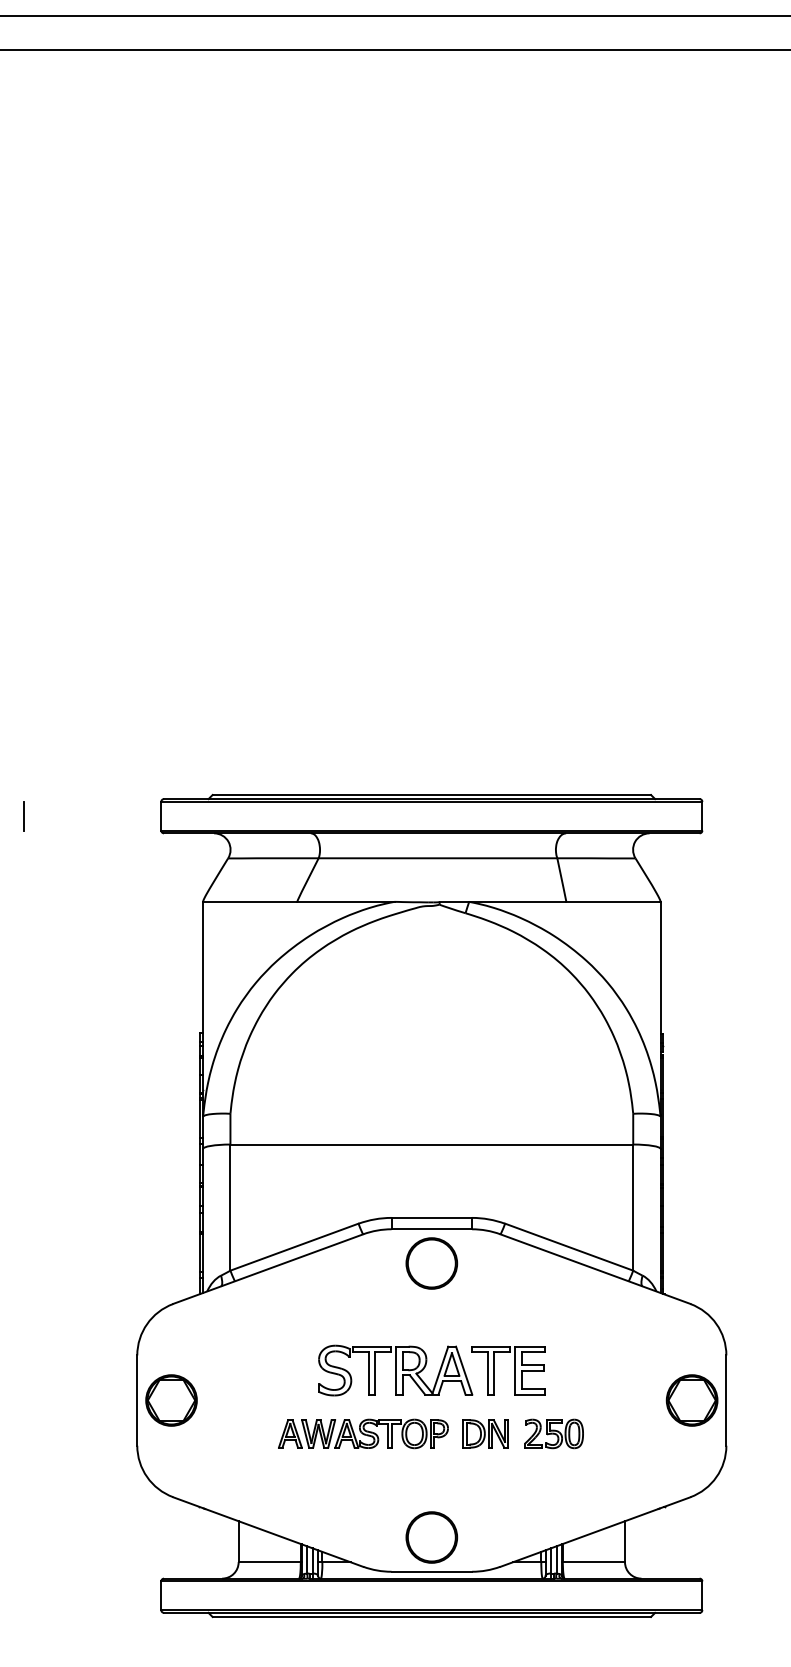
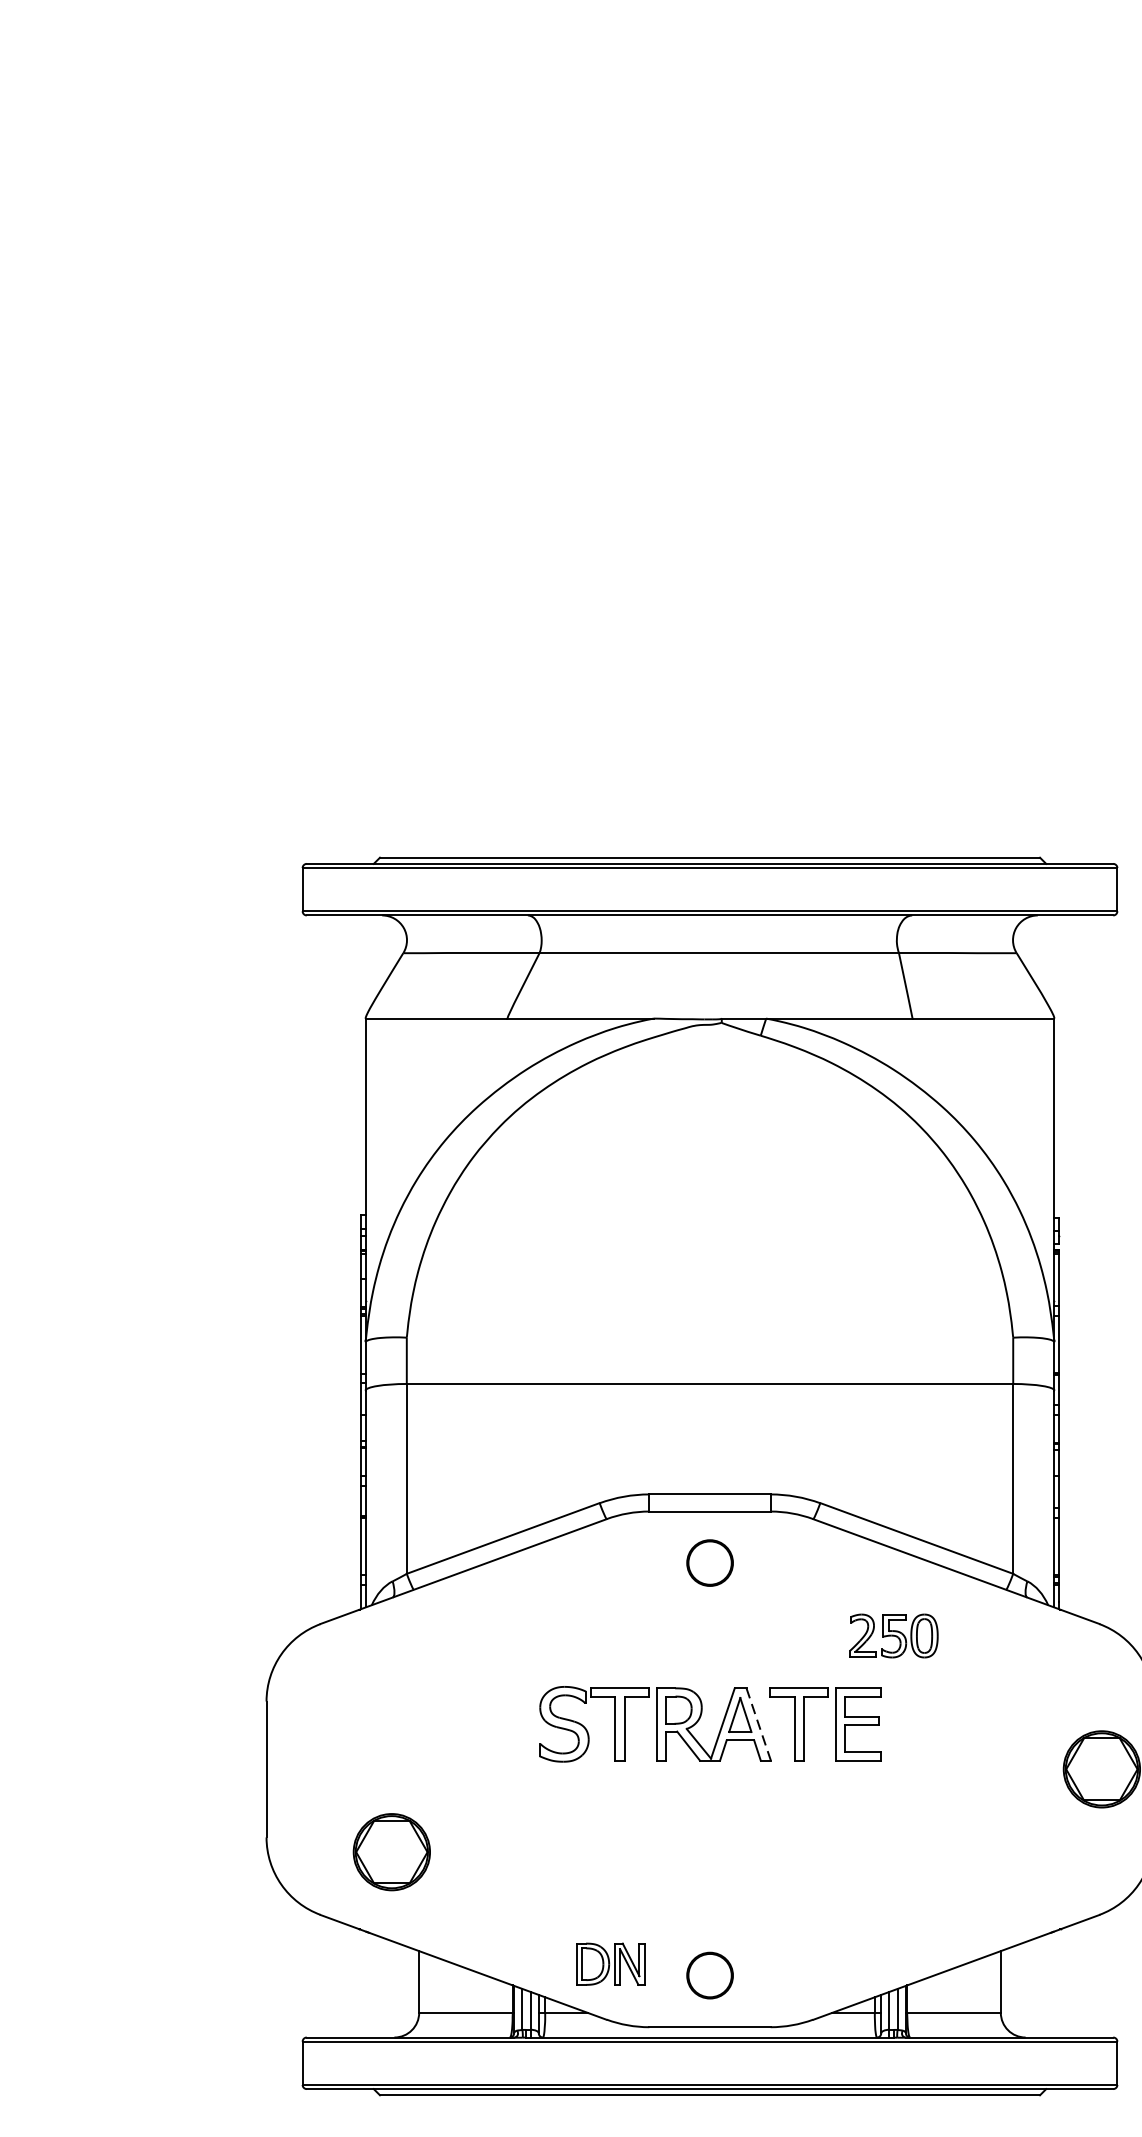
line: (23, 815) -> (95, 888), removed
part: (431, 1263) -> (709, 1563), size x0.6
line: (464, 1371) -> (759, 1725), solid -> dashed
part: (171, 1400) -> (391, 1852), moved
part: (363, 1433) -> (607, 1819), removed
part: (485, 1433) -> (610, 1963), moved
part: (553, 1433) -> (893, 1635), moved
part: (431, 1537) -> (709, 1975), size x0.6

